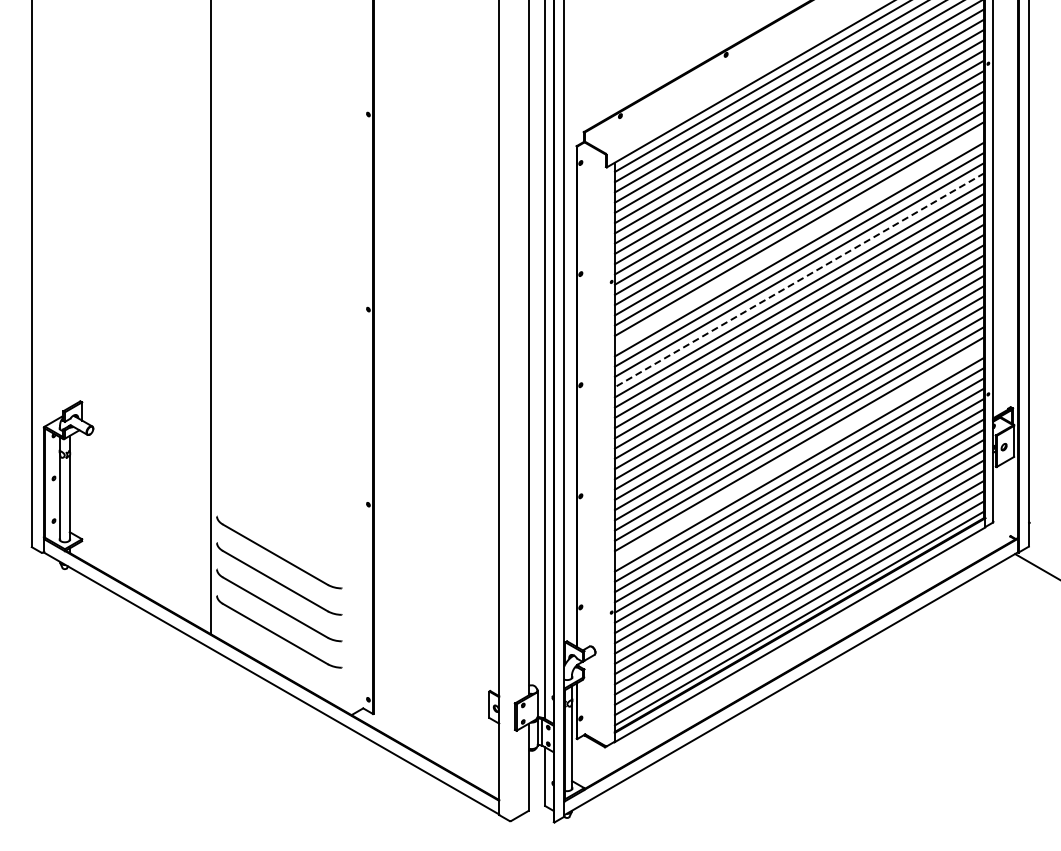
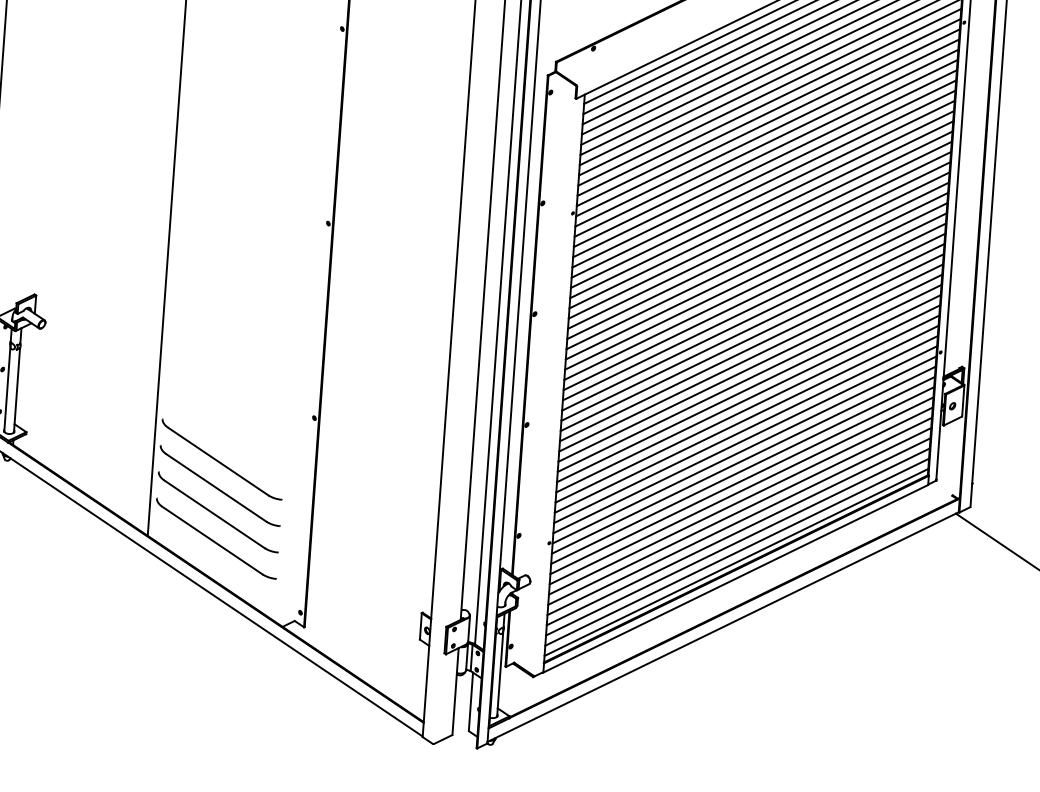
line: (799, 239) -> (763, 184), added
line: (799, 280) -> (760, 225), dashed -> solid
line: (799, 454) -> (748, 398), added

